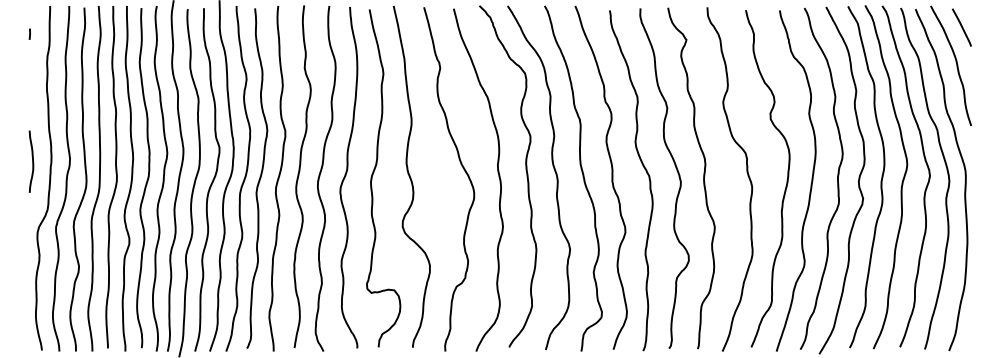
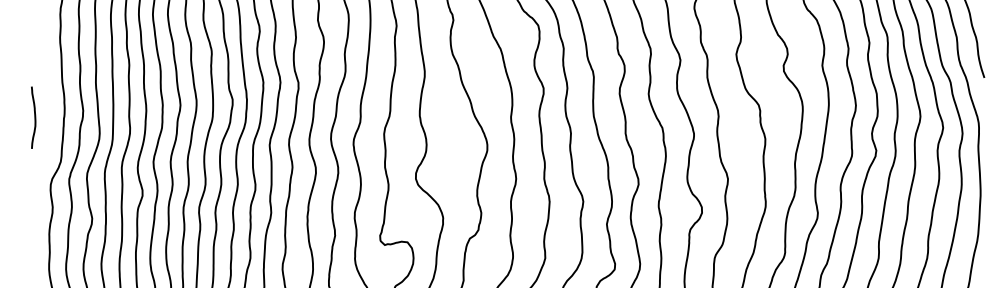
curve: (32, 161) -> (34, 117), moved

